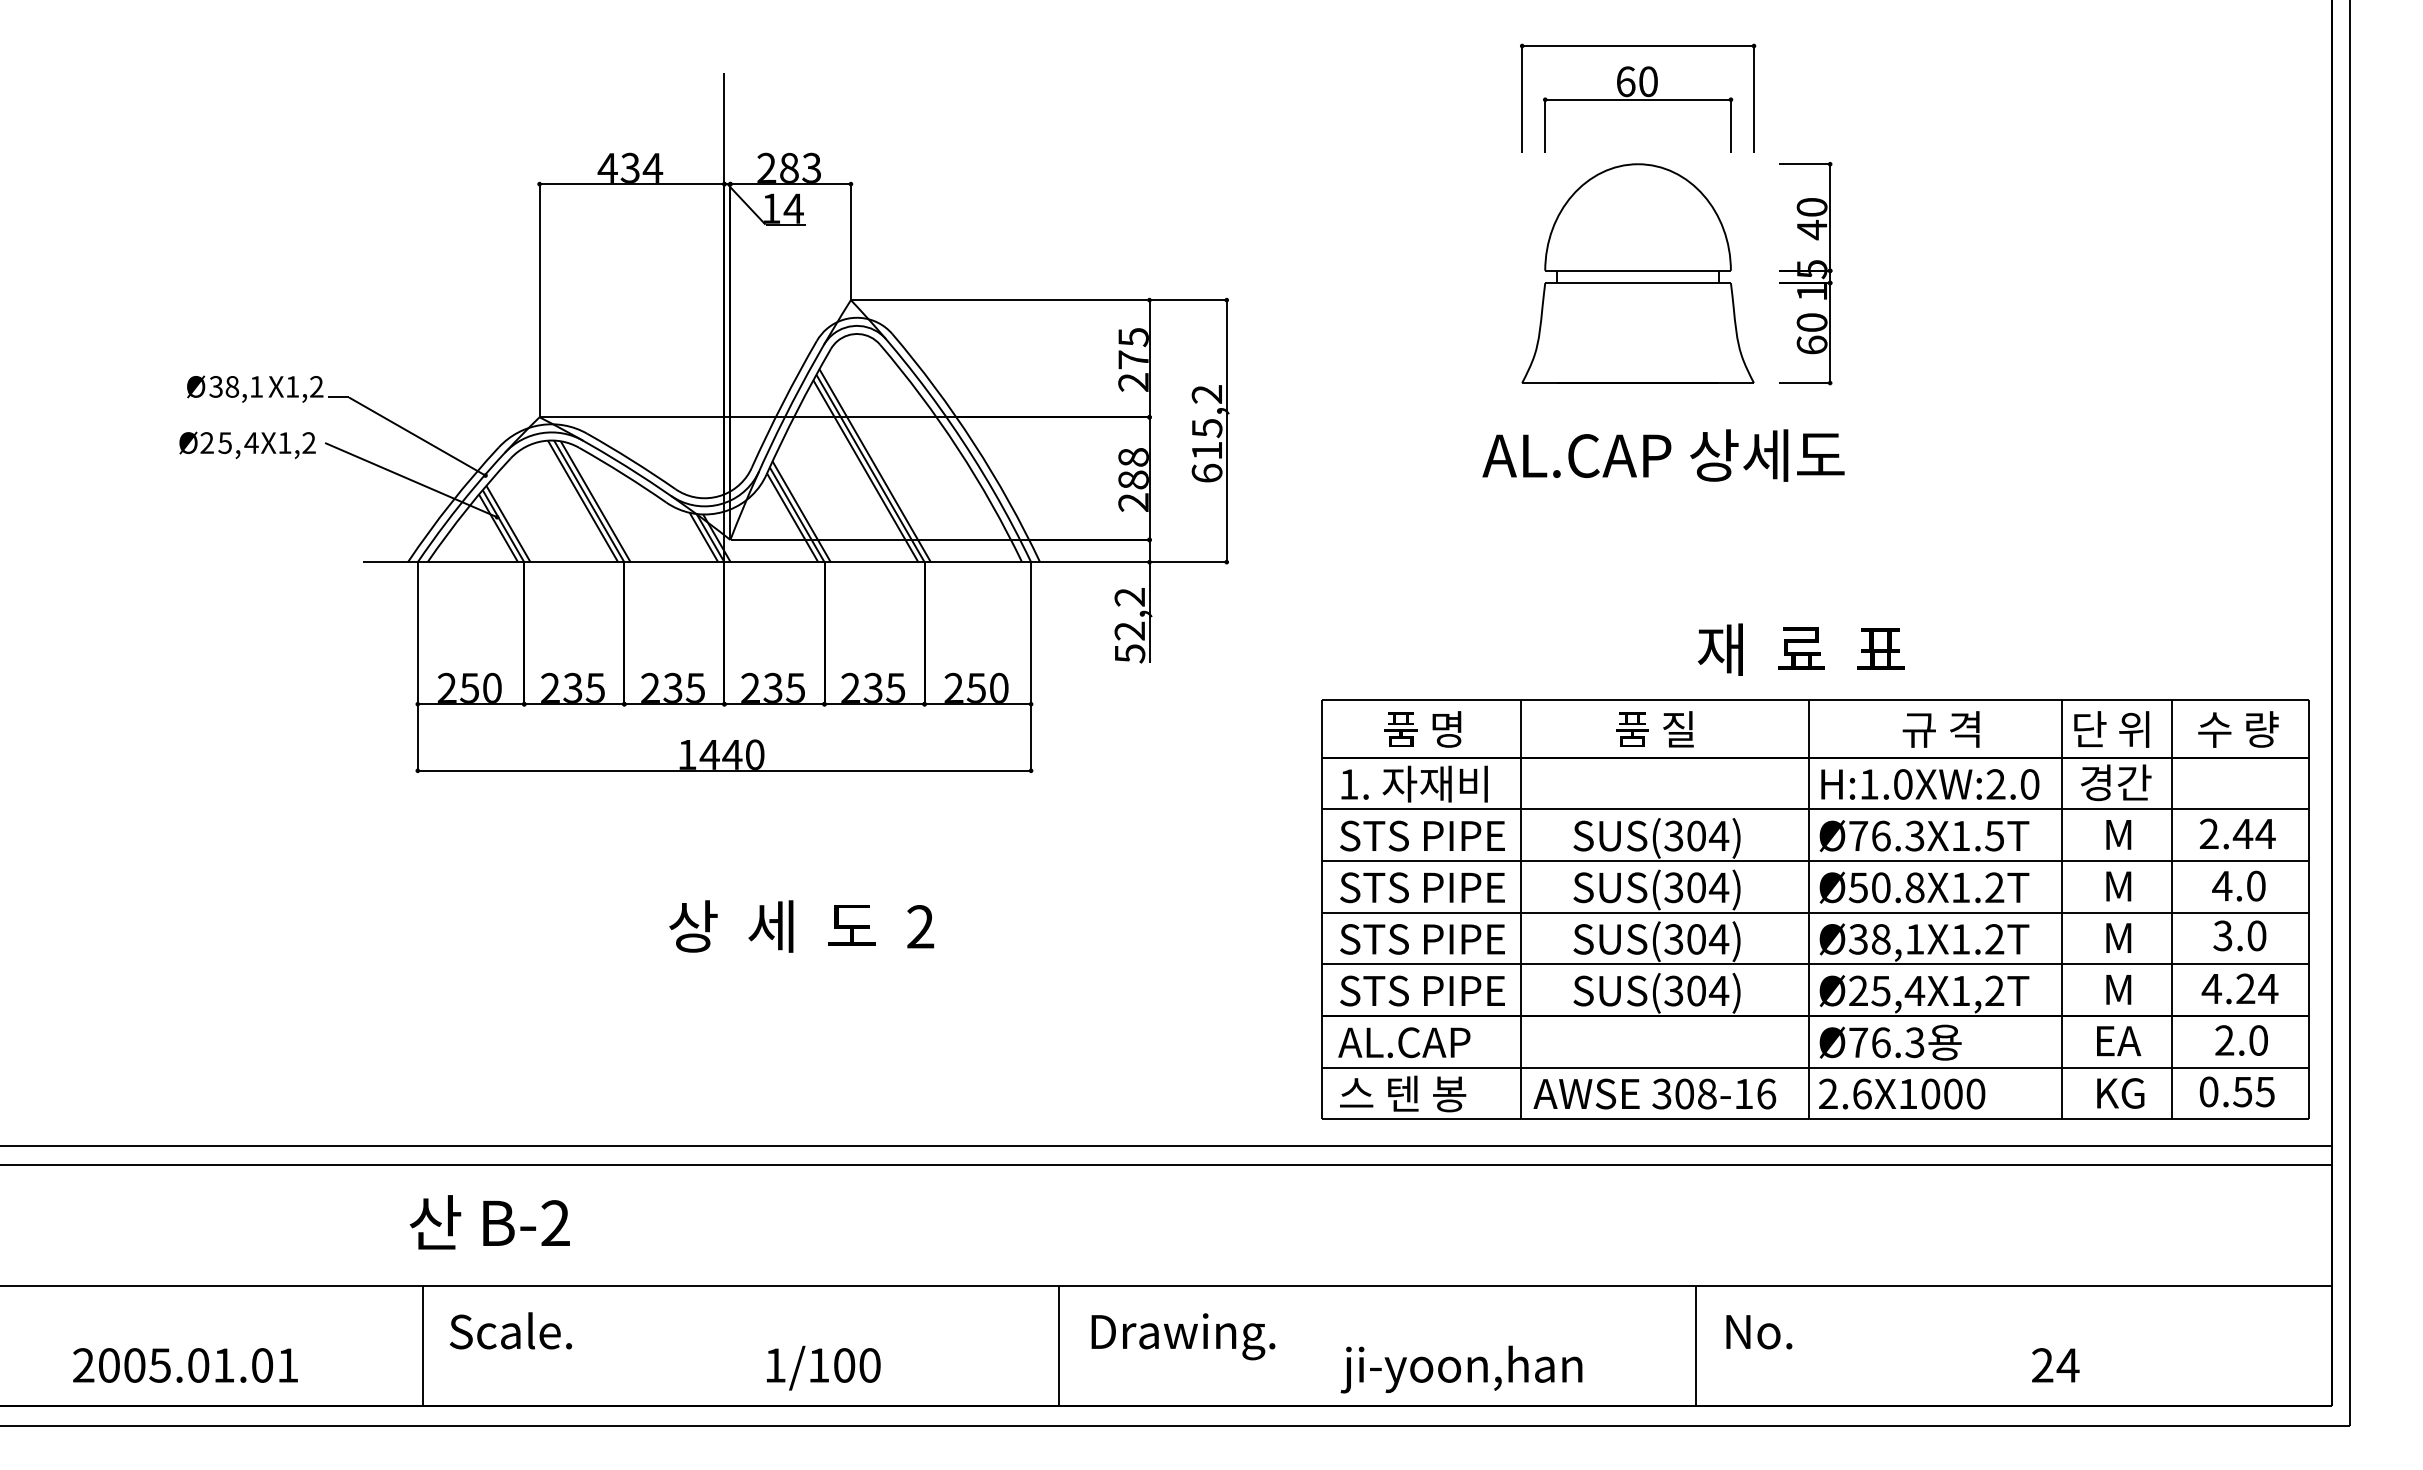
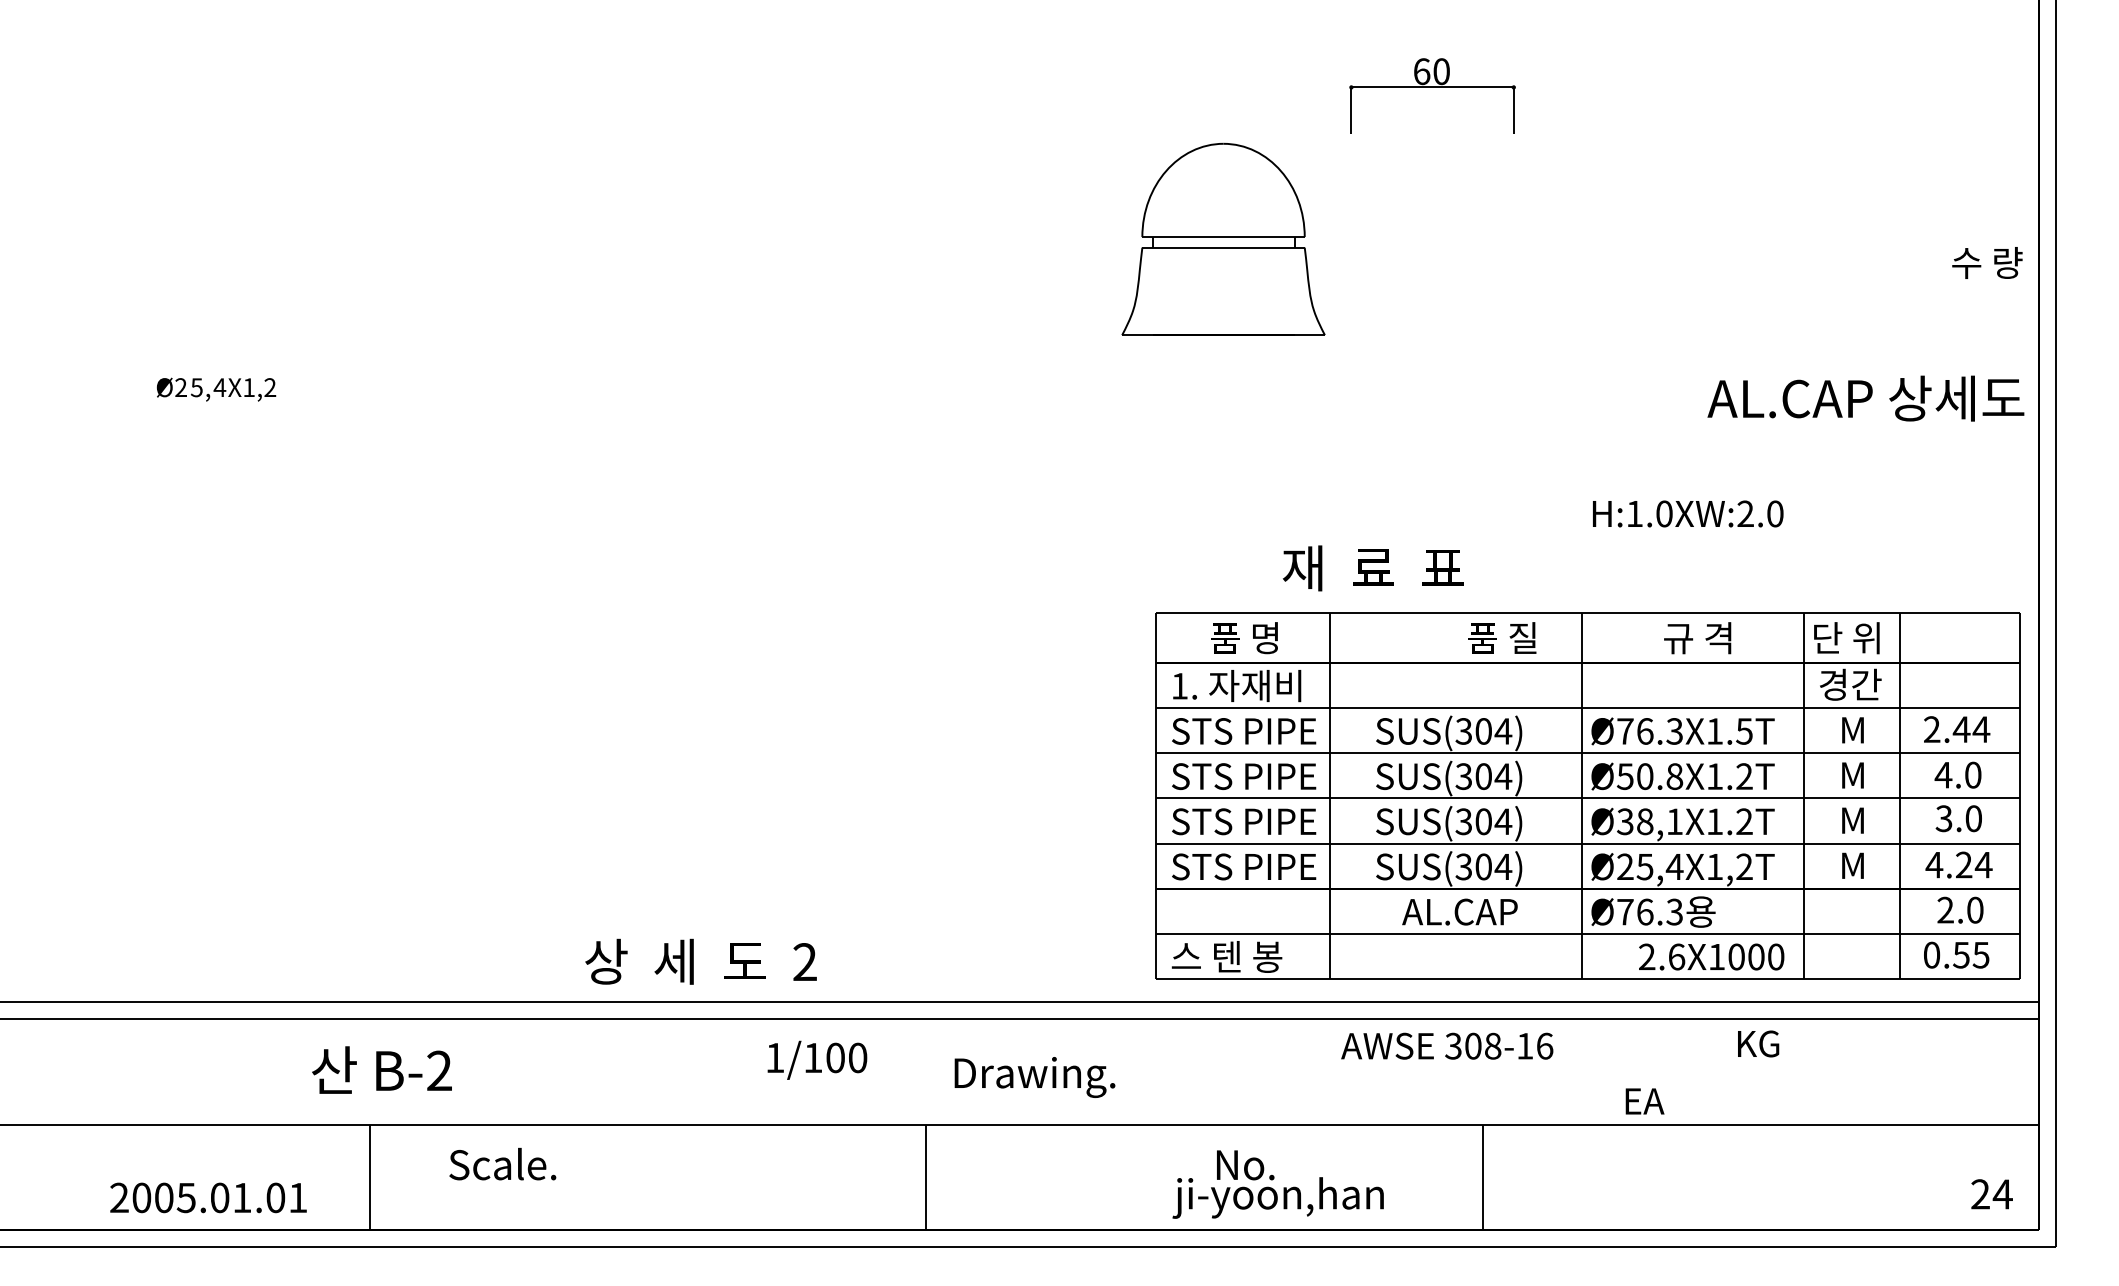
part: (1638, 46) -> (1432, 40), removed
part: (1637, 273) -> (1223, 239), moved
part: (1805, 273) -> (1579, 239), removed
part: (708, 422) -> (619, 369), removed
text: (1663, 455) -> (1865, 398), moved
text: (1800, 649) -> (1372, 568), moved
text: (1654, 729) -> (1502, 638), moved
text: (2238, 729) -> (1987, 262), moved
text: (1930, 784) -> (1688, 513), moved
text: (801, 926) -> (700, 961), moved
text: (2119, 1041) -> (1645, 1101), moved
text: (1404, 1042) -> (1460, 911), moved
text: (1654, 1093) -> (1446, 1045), moved
text: (1902, 1093) -> (1711, 956), moved
text: (2120, 1093) -> (1758, 1044), moved
text: (489, 1222) -> (381, 1070), moved
text: (510, 1330) -> (502, 1163), moved
text: (1759, 1332) -> (1245, 1165), moved
text: (1183, 1336) -> (1035, 1077), moved
text: (185, 1365) -> (208, 1197), moved
text: (2055, 1365) -> (1991, 1194), moved
text: (823, 1367) -> (817, 1059), moved

